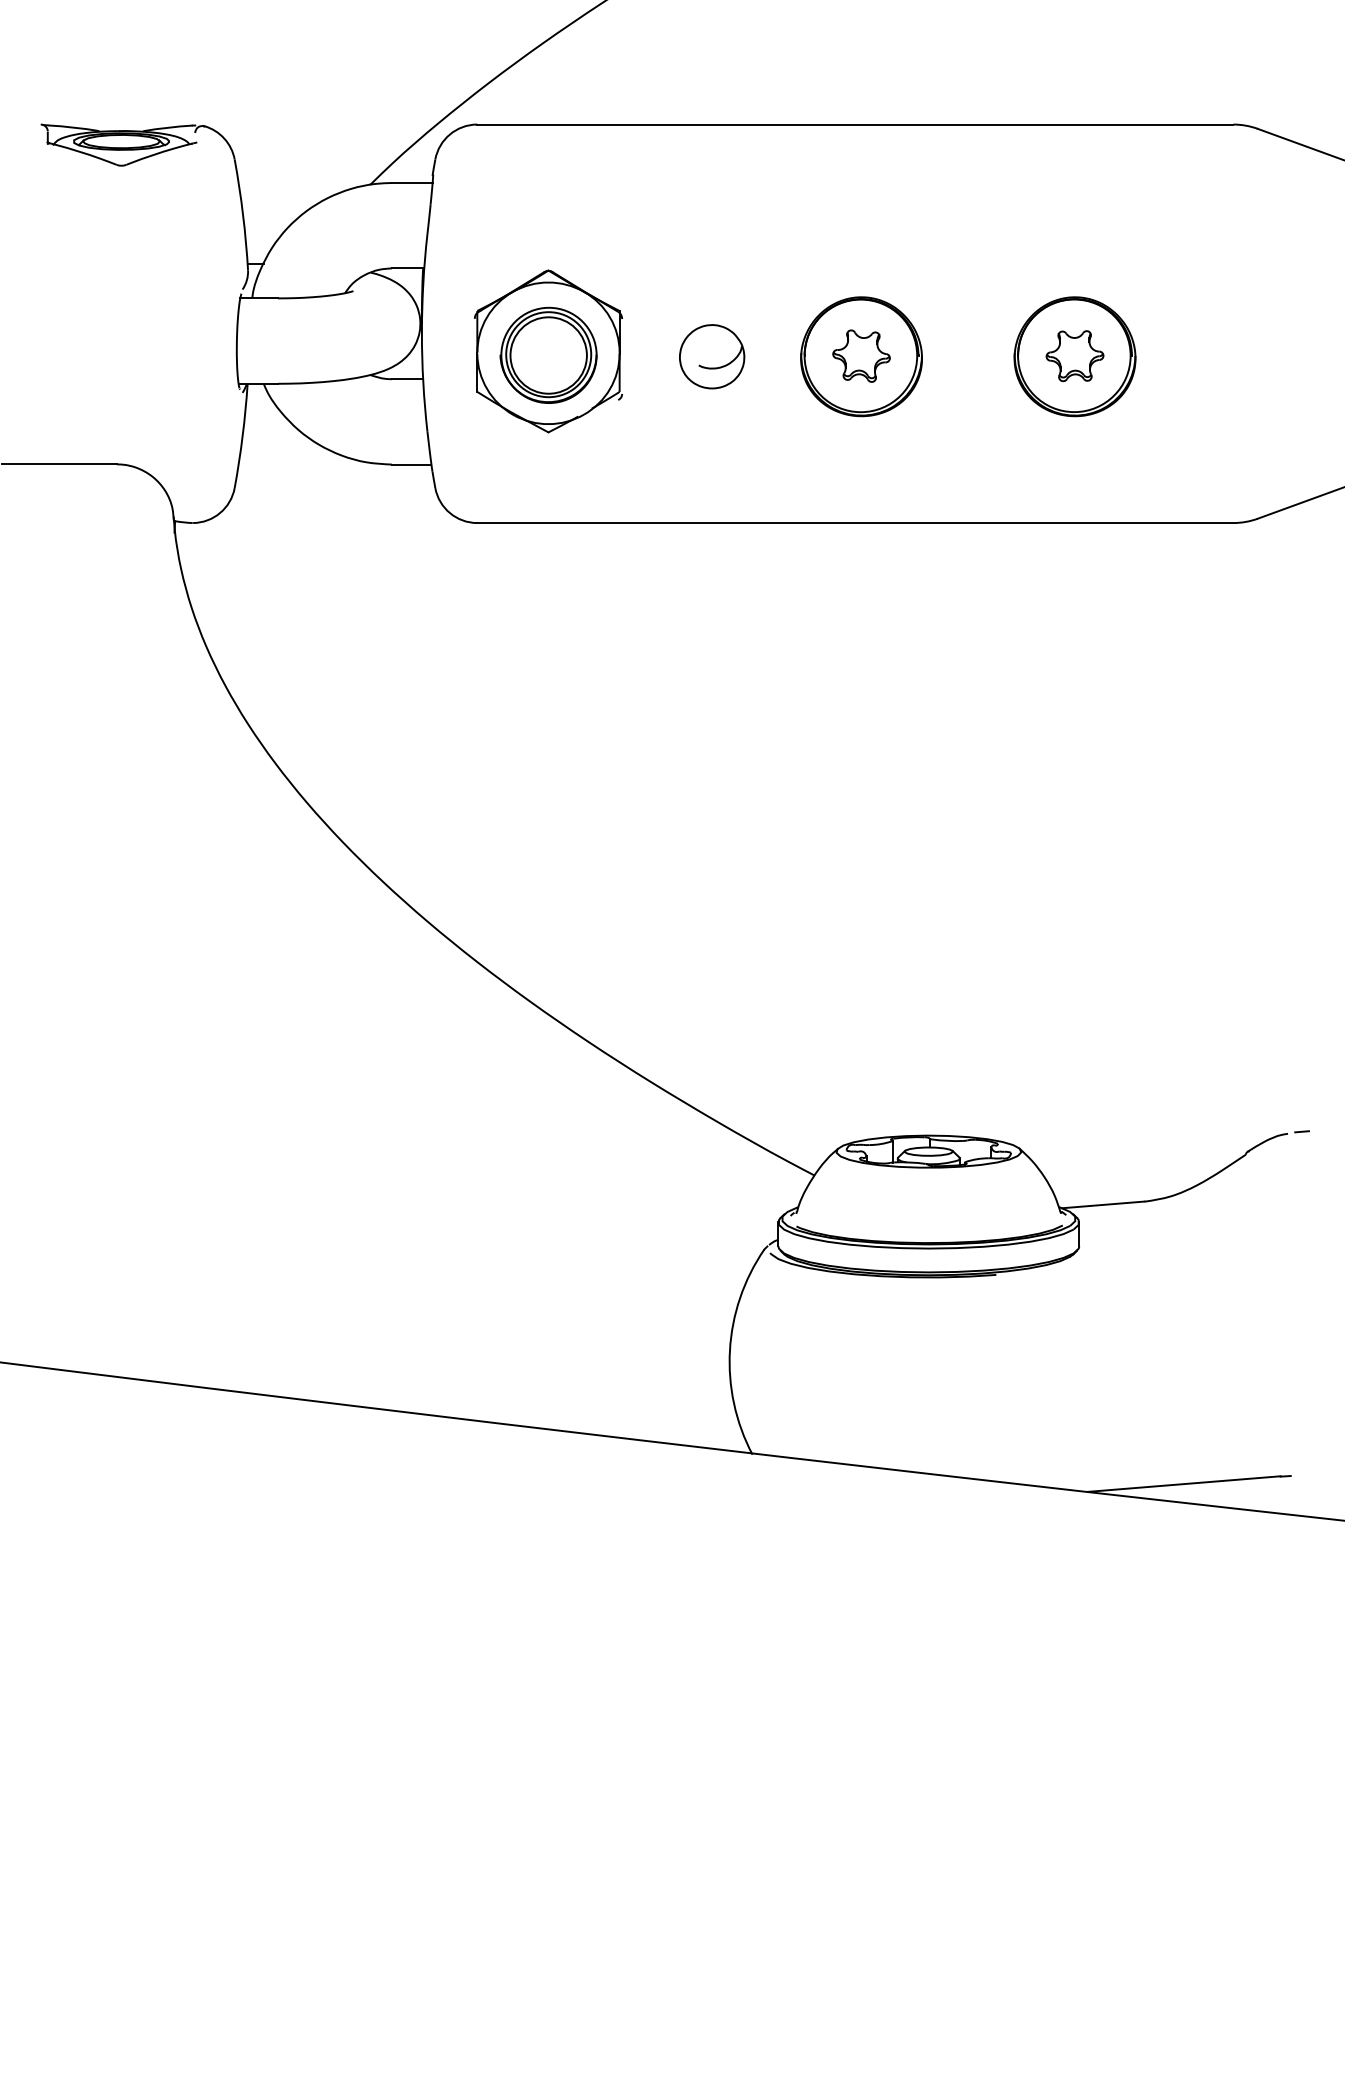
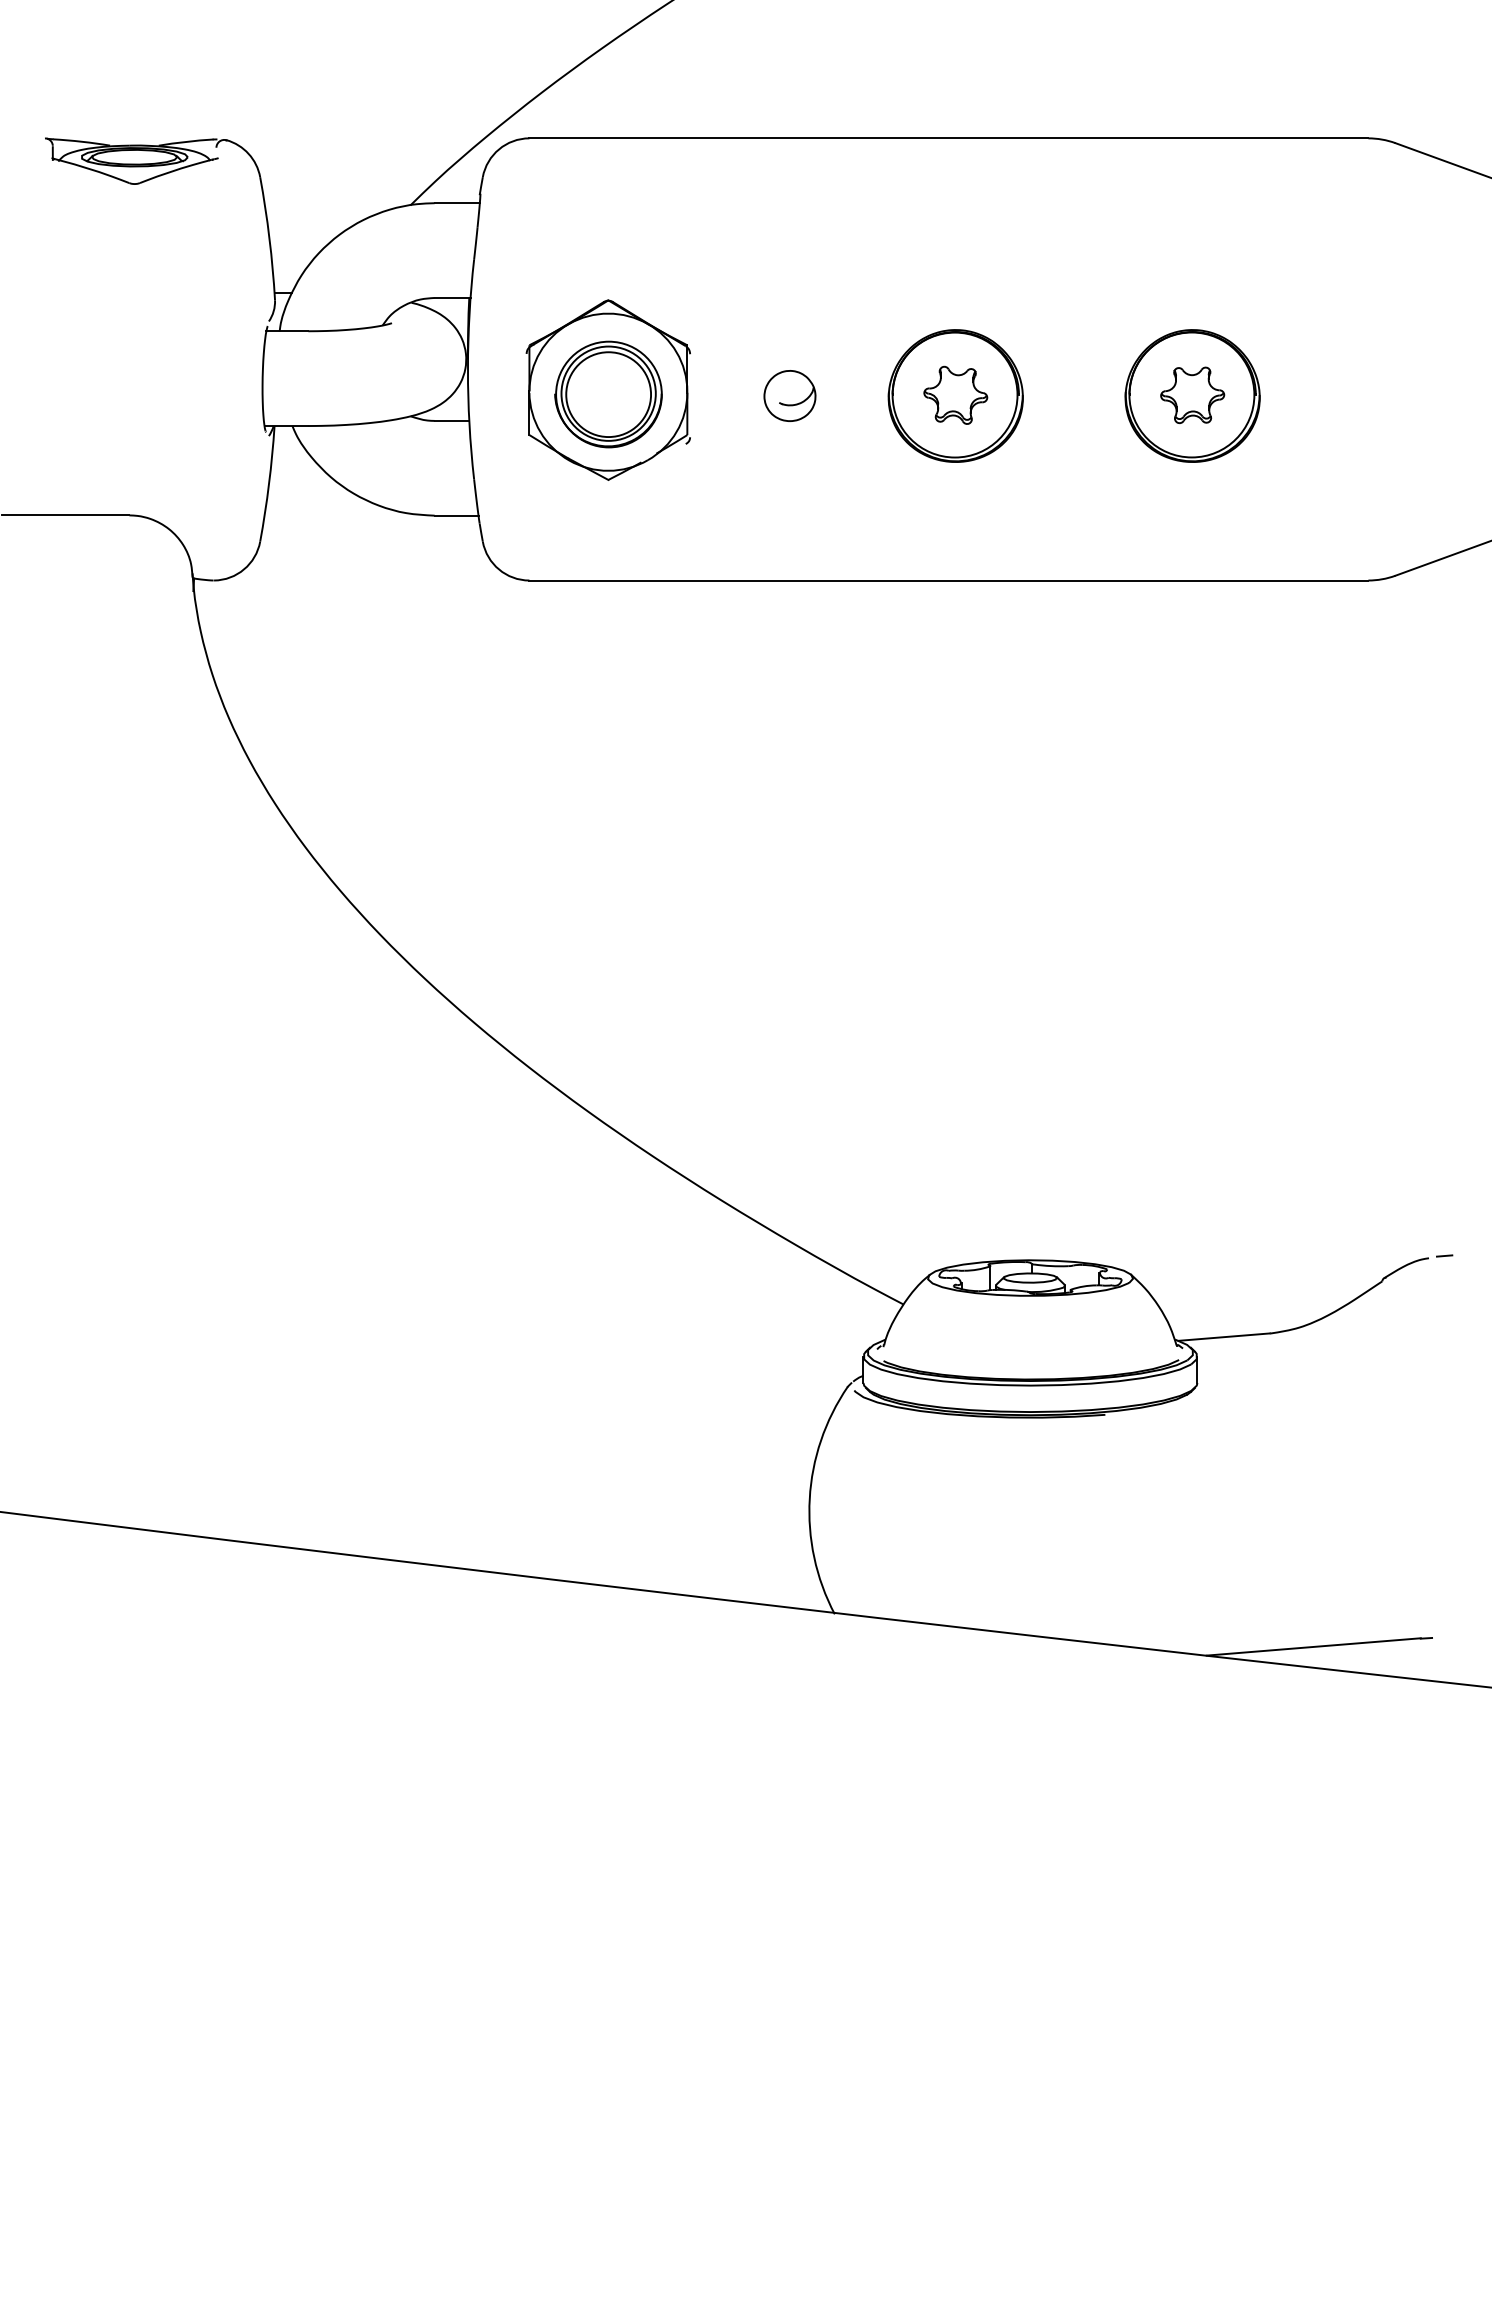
part: (711, 356) -> (789, 395), size x0.71

